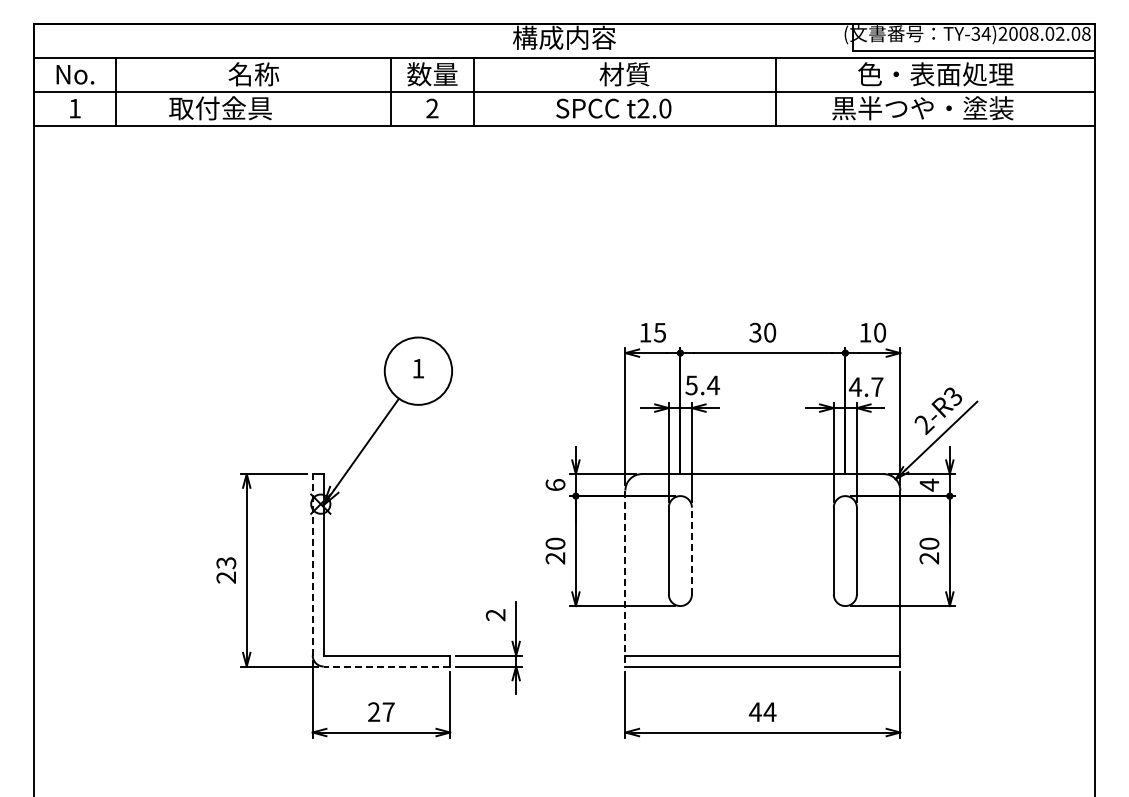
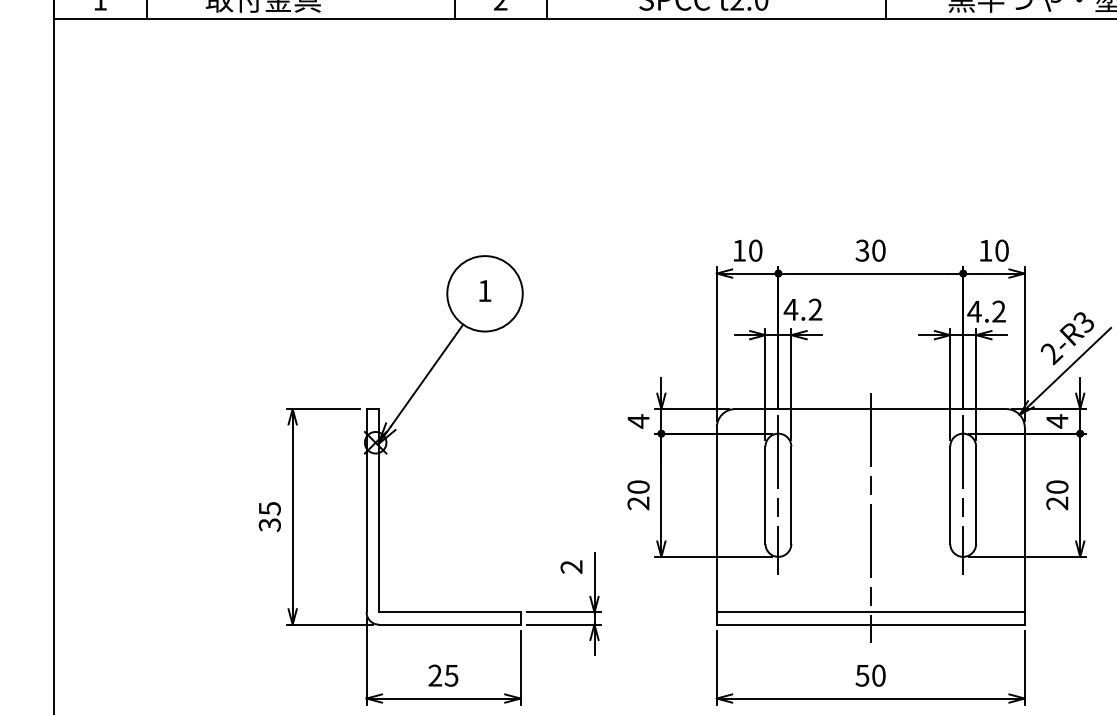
text: (659, 332) -> (755, 250), 15 -> 10
text: (702, 385) -> (803, 309), 5.4 -> 4.2
text: (877, 386) -> (999, 310), 4.7 -> 4.2
text: (555, 484) -> (638, 420), 6 -> 4
line: (680, 550) -> (778, 494), added
line: (691, 550) -> (790, 494), dashed -> solid
line: (845, 550) -> (963, 494), added
line: (312, 564) -> (366, 510), dashed -> solid
text: (226, 570) -> (270, 517), 23 -> 35
line: (762, 571) -> (870, 518), added
line: (625, 578) -> (716, 526), dashed -> solid
line: (386, 666) -> (449, 624), dashed -> solid
text: (388, 712) -> (451, 676), 27 -> 25
text: (762, 712) -> (870, 676), 44 -> 50

